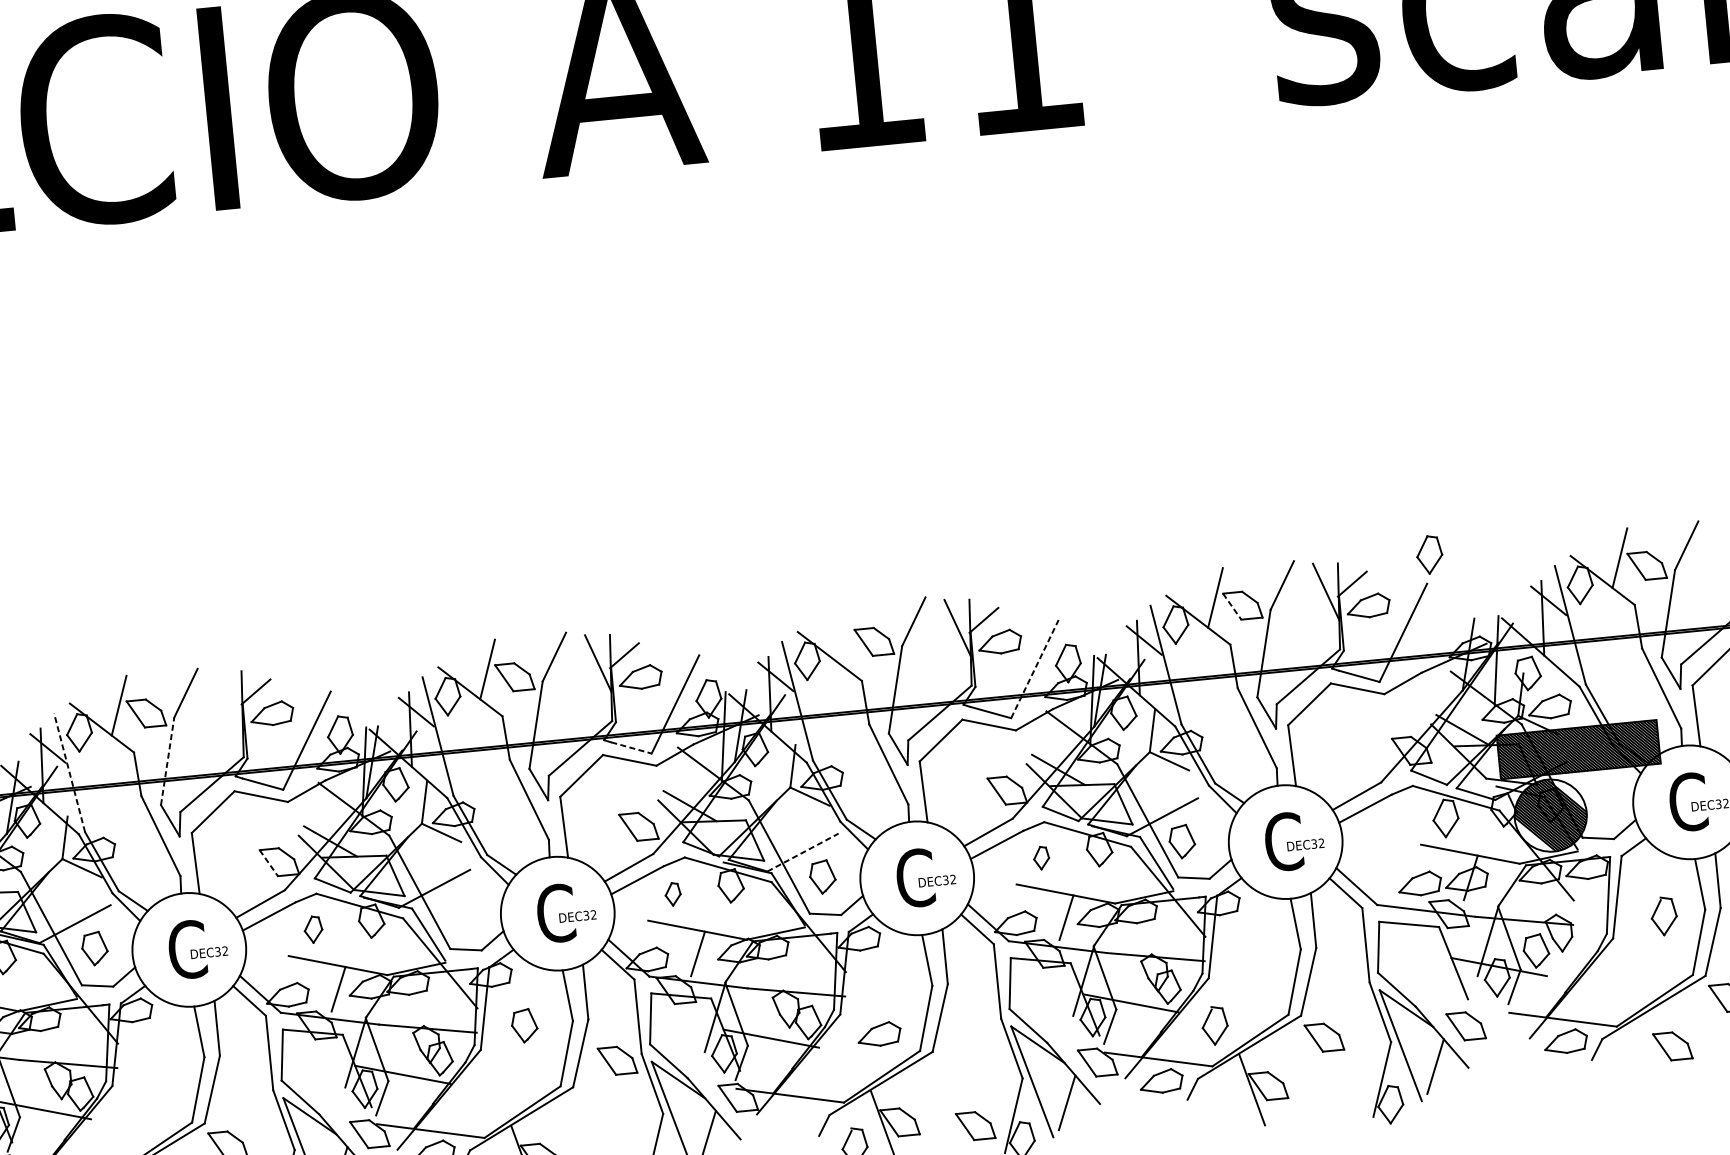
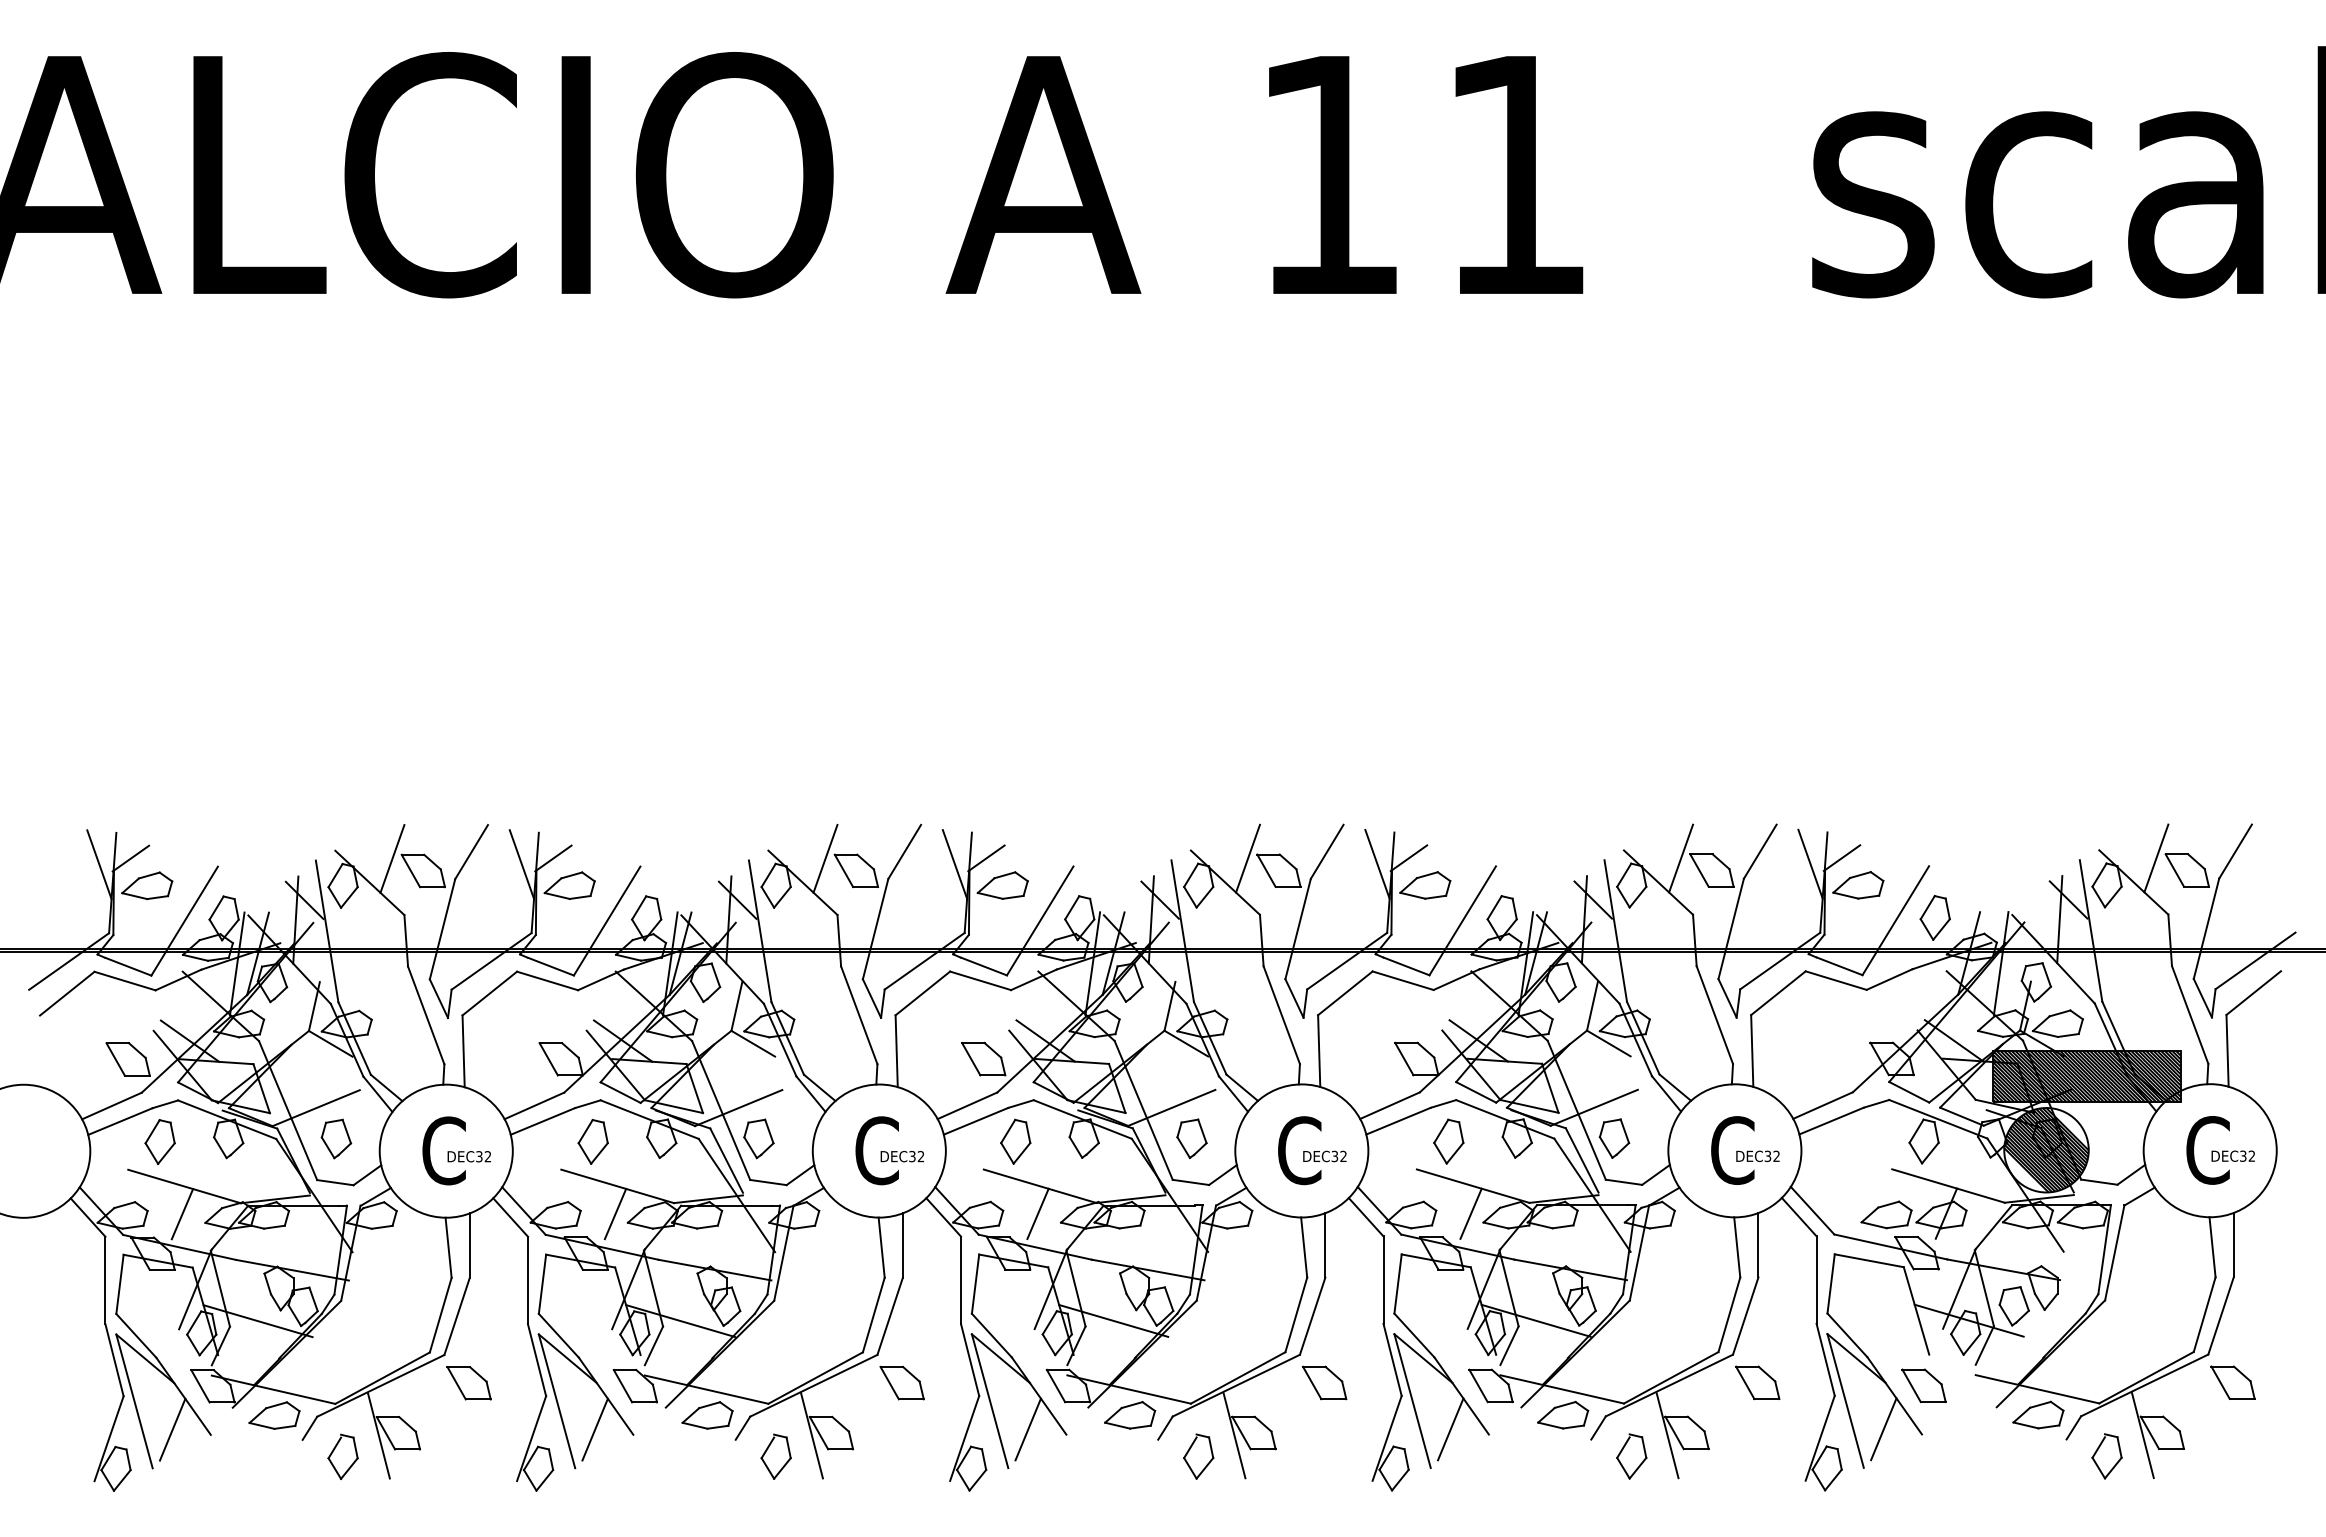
part: (1428, 554) -> (1934, 917), moved
line: (1232, 606) -> (1699, 870), dashed -> solid
line: (846, 634) -> (1247, 858), added
line: (1034, 668) -> (1462, 920), dashed -> solid
line: (229, 699) -> (521, 864), added
line: (631, 747) -> (984, 966), dashed -> solid
line: (167, 761) -> (442, 929), dashed -> solid
line: (69, 772) -> (327, 931), dashed -> solid
line: (803, 852) -> (1172, 1107), dashed -> solid
part: (1041, 858) -> (1448, 1141), size x1.67
line: (268, 863) -> (548, 1059), dashed -> solid
part: (672, 894) -> (1015, 1141), size x1.67
part: (1663, 916) -> (2106, 1456), moved
part: (312, 929) -> (592, 1141), size x1.43
part: (524, 1025) -> (758, 1138), moved
part: (1214, 1025) -> (1631, 1456), moved
part: (879, 1034) -> (1130, 1415), moved
line: (1656, 1050) -> (2142, 1435), added
part: (616, 1060) -> (901, 1382), moved
part: (975, 1125) -> (1324, 1382), moved

